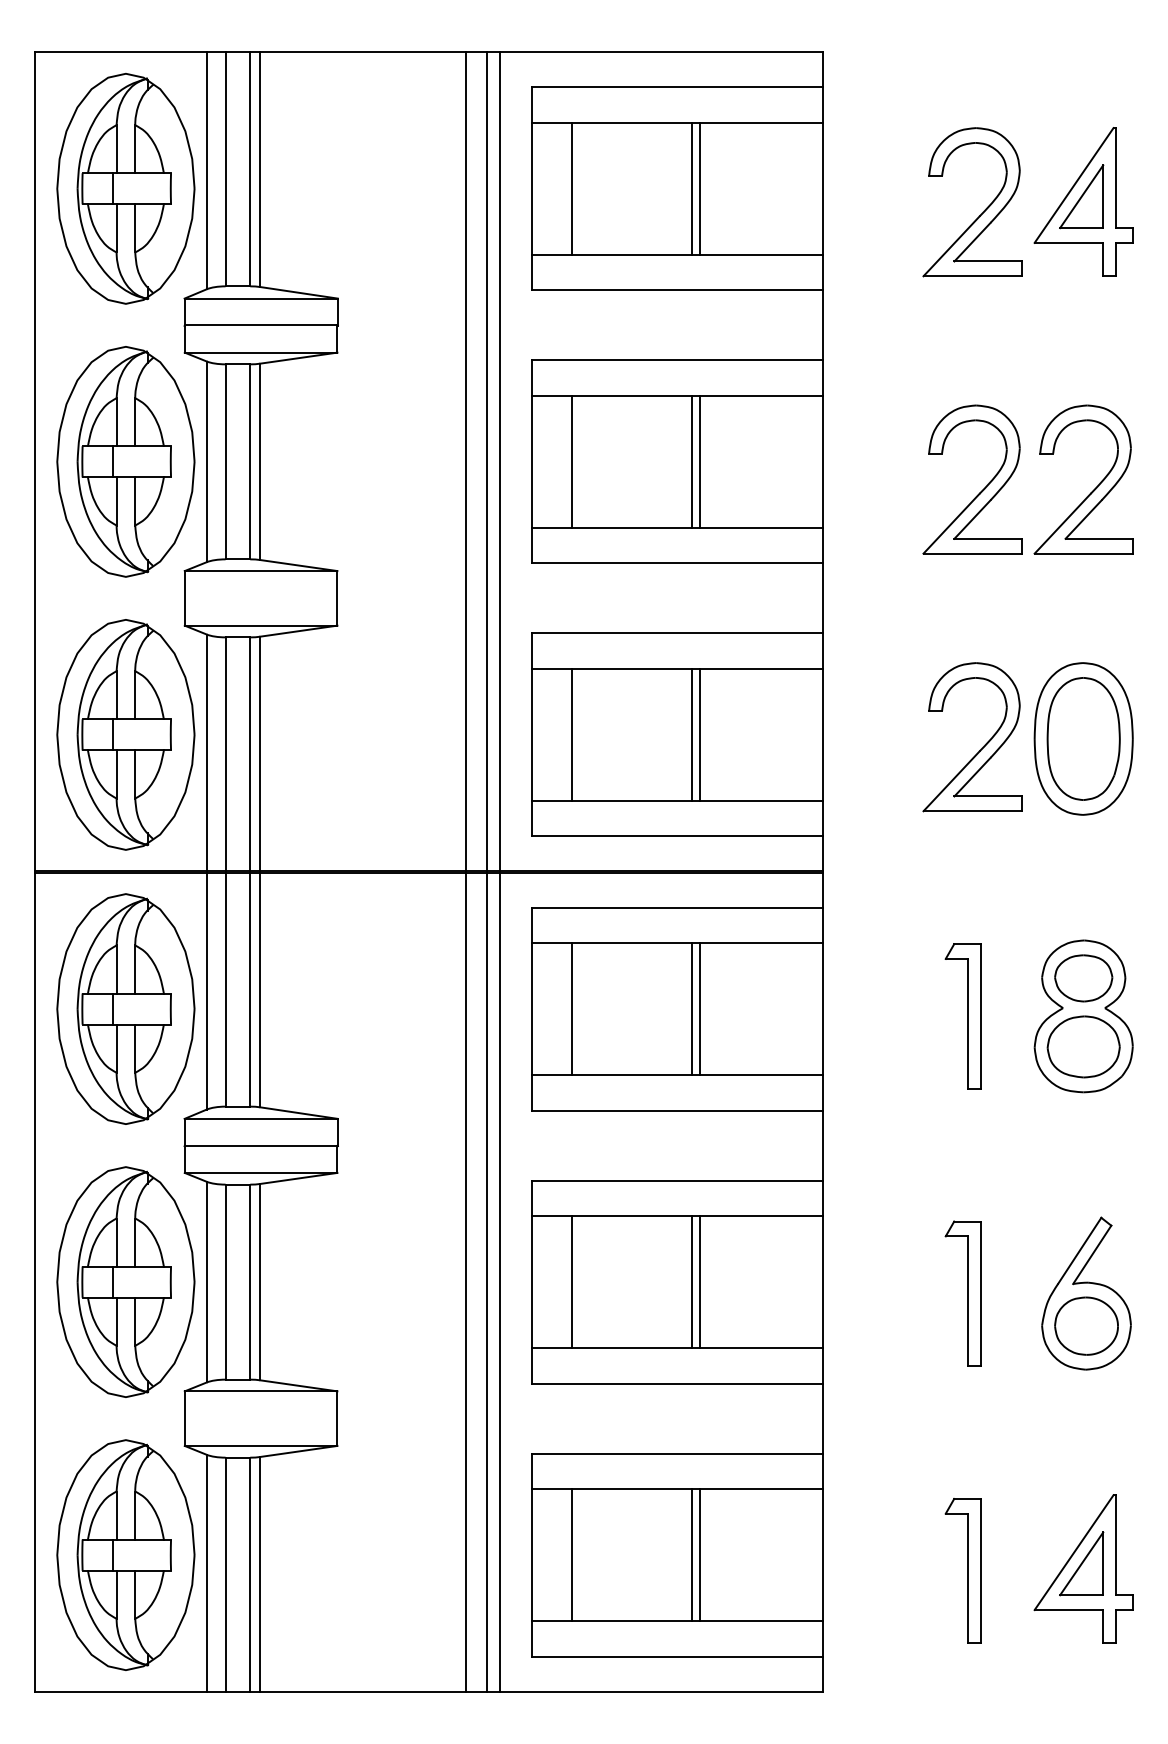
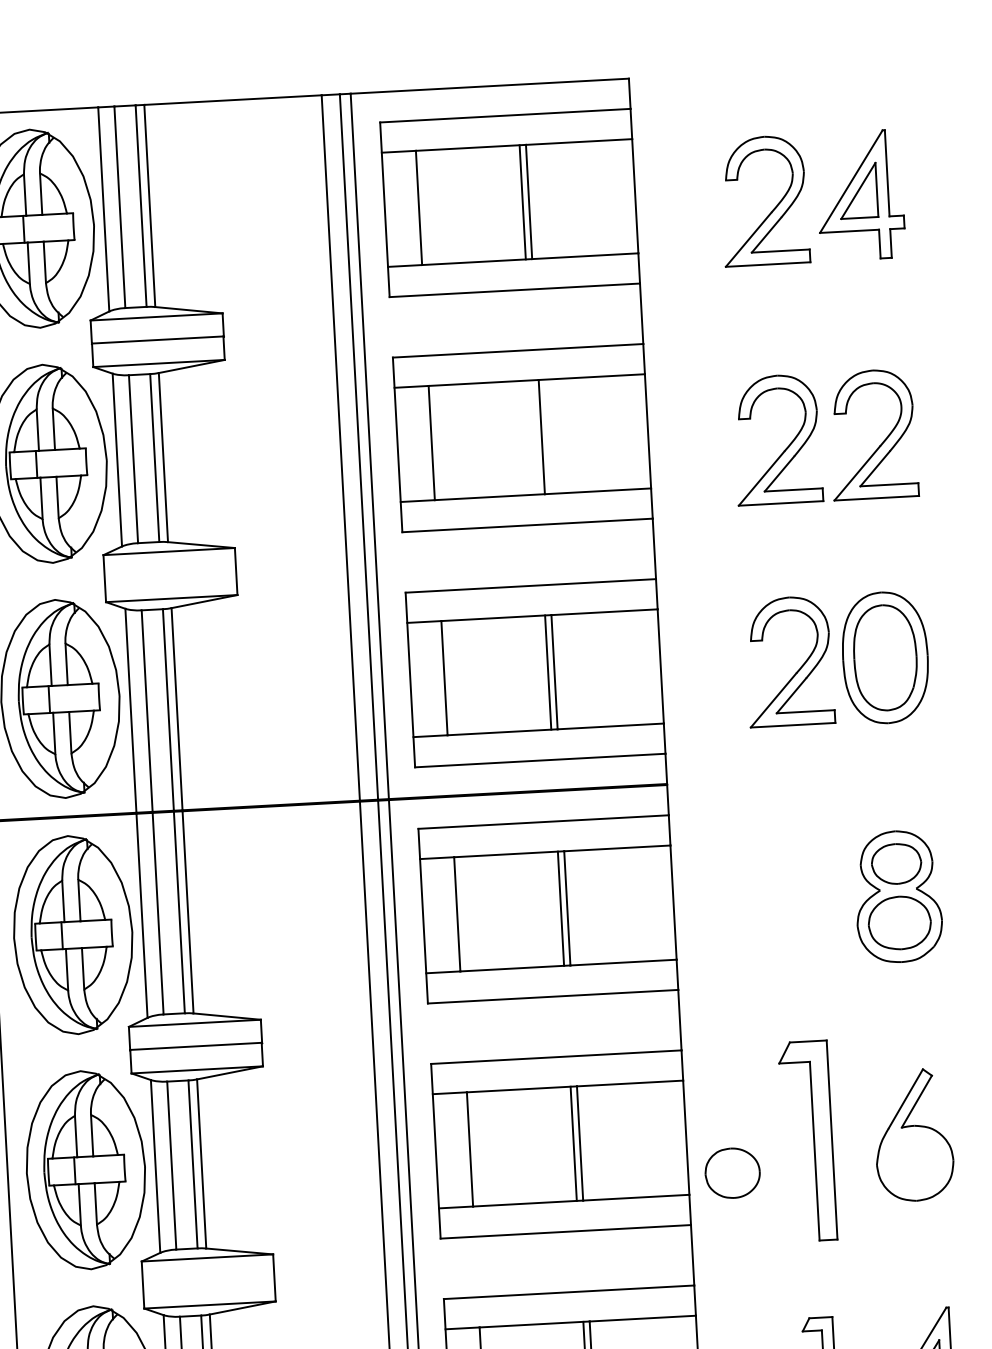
line: (692, 461) -> (535, 437), removed
part: (962, 1016) -> (793, 902), removed
part: (962, 1293) -> (806, 1141), size x1.6
part: (1086, 1325) -> (732, 1172), moved

